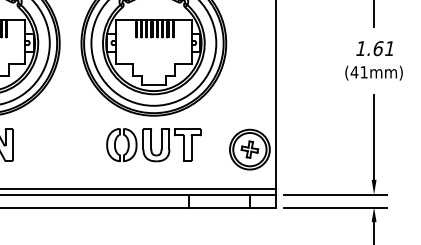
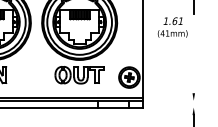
text: (373, 60) -> (172, 27), moved
line: (373, 137) -> (193, 71), removed
line: (334, 193) -> (173, 100), removed
line: (334, 207) -> (173, 107), removed

